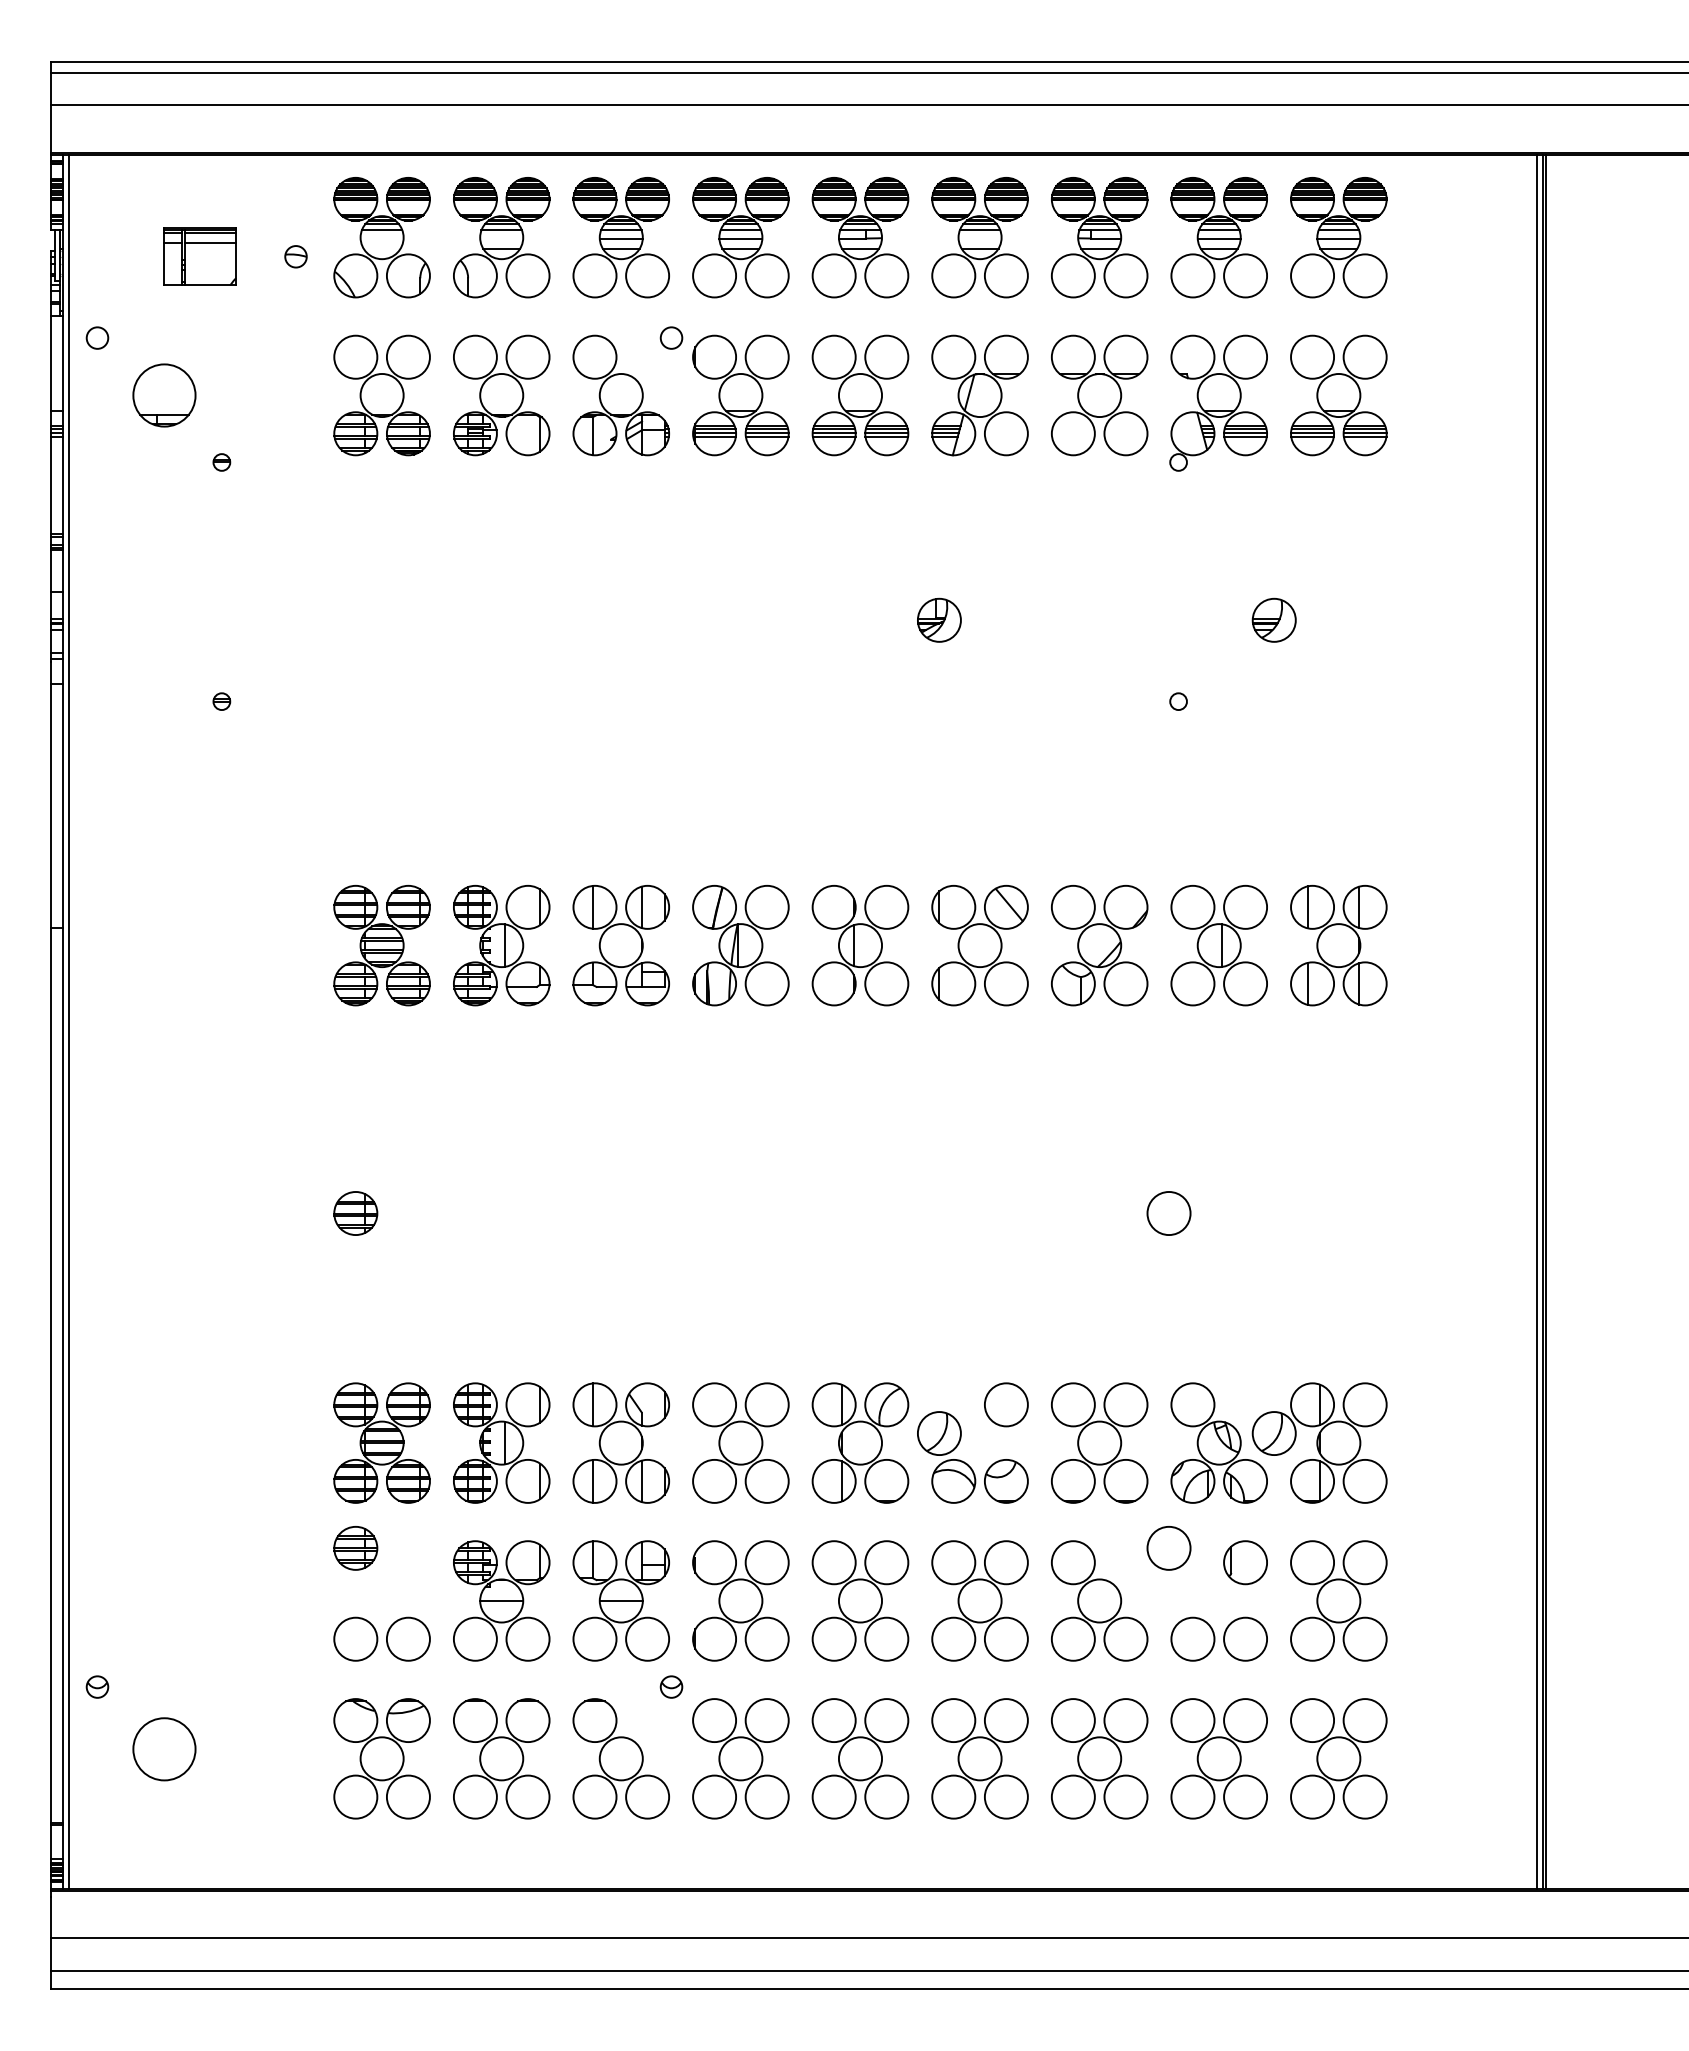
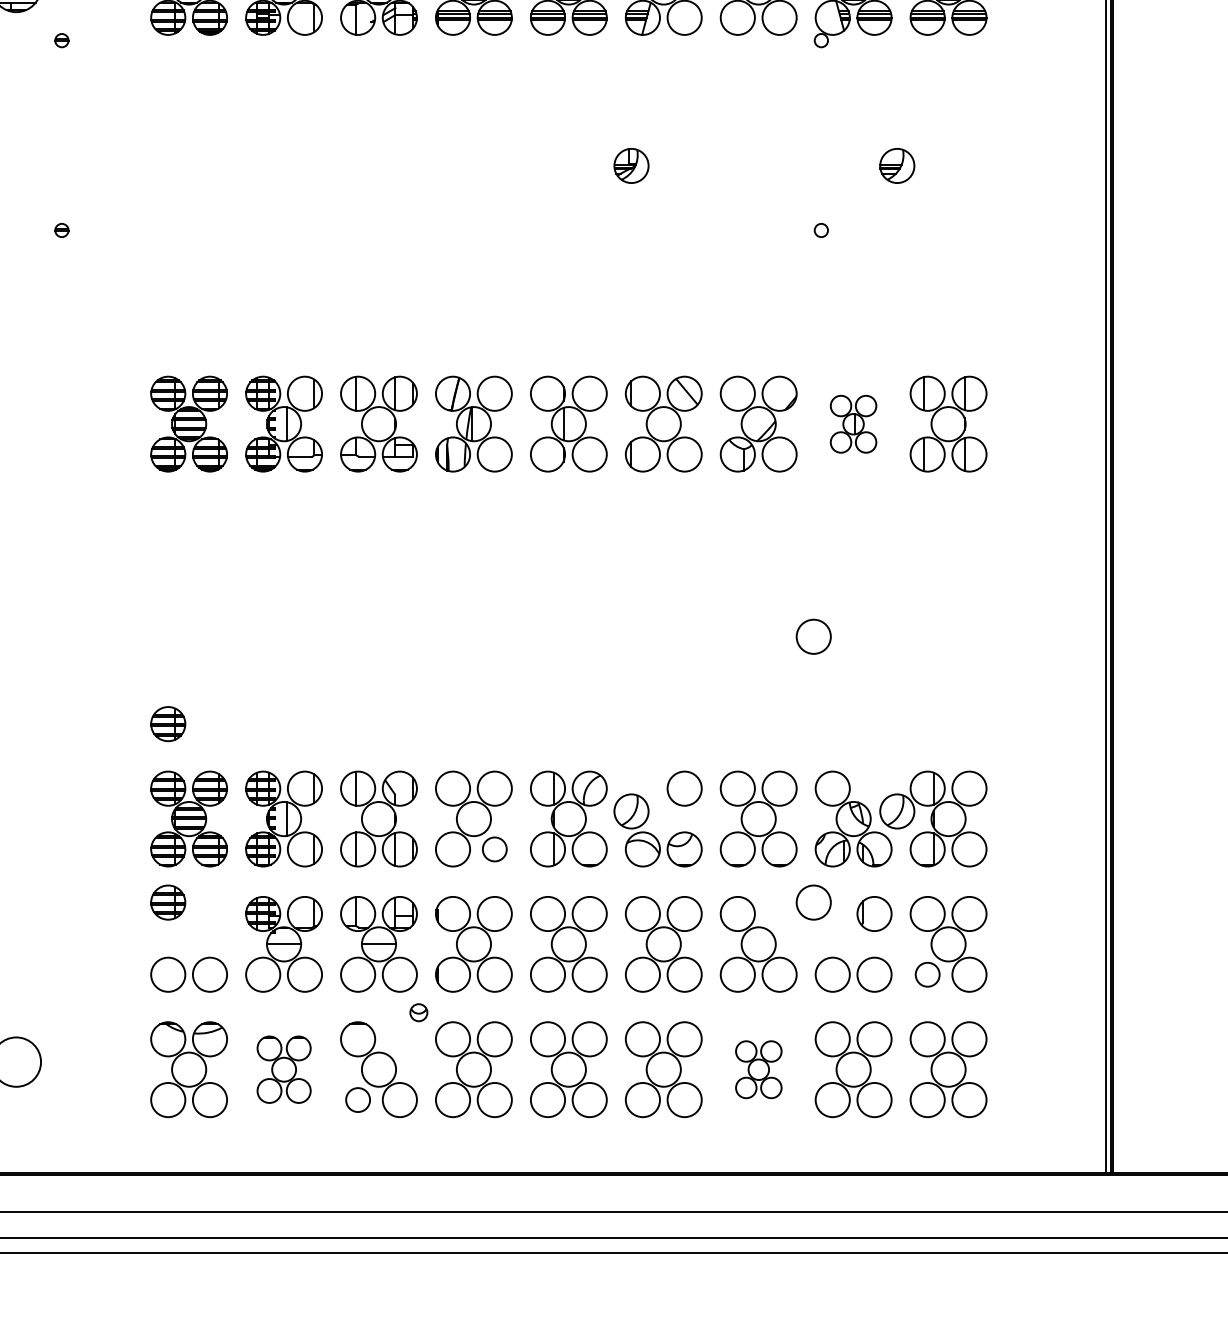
part: (1218, 945) -> (853, 424), size x0.6
part: (355, 1213) -> (168, 724), moved
circle: (766, 1480) -> (494, 848), size x0.7
circle: (1312, 1638) -> (927, 974), size x0.7
part: (501, 1758) -> (283, 1069), size x0.7
part: (1099, 1758) -> (758, 1069), size x0.6
circle: (594, 1796) -> (357, 1099), size x0.7

